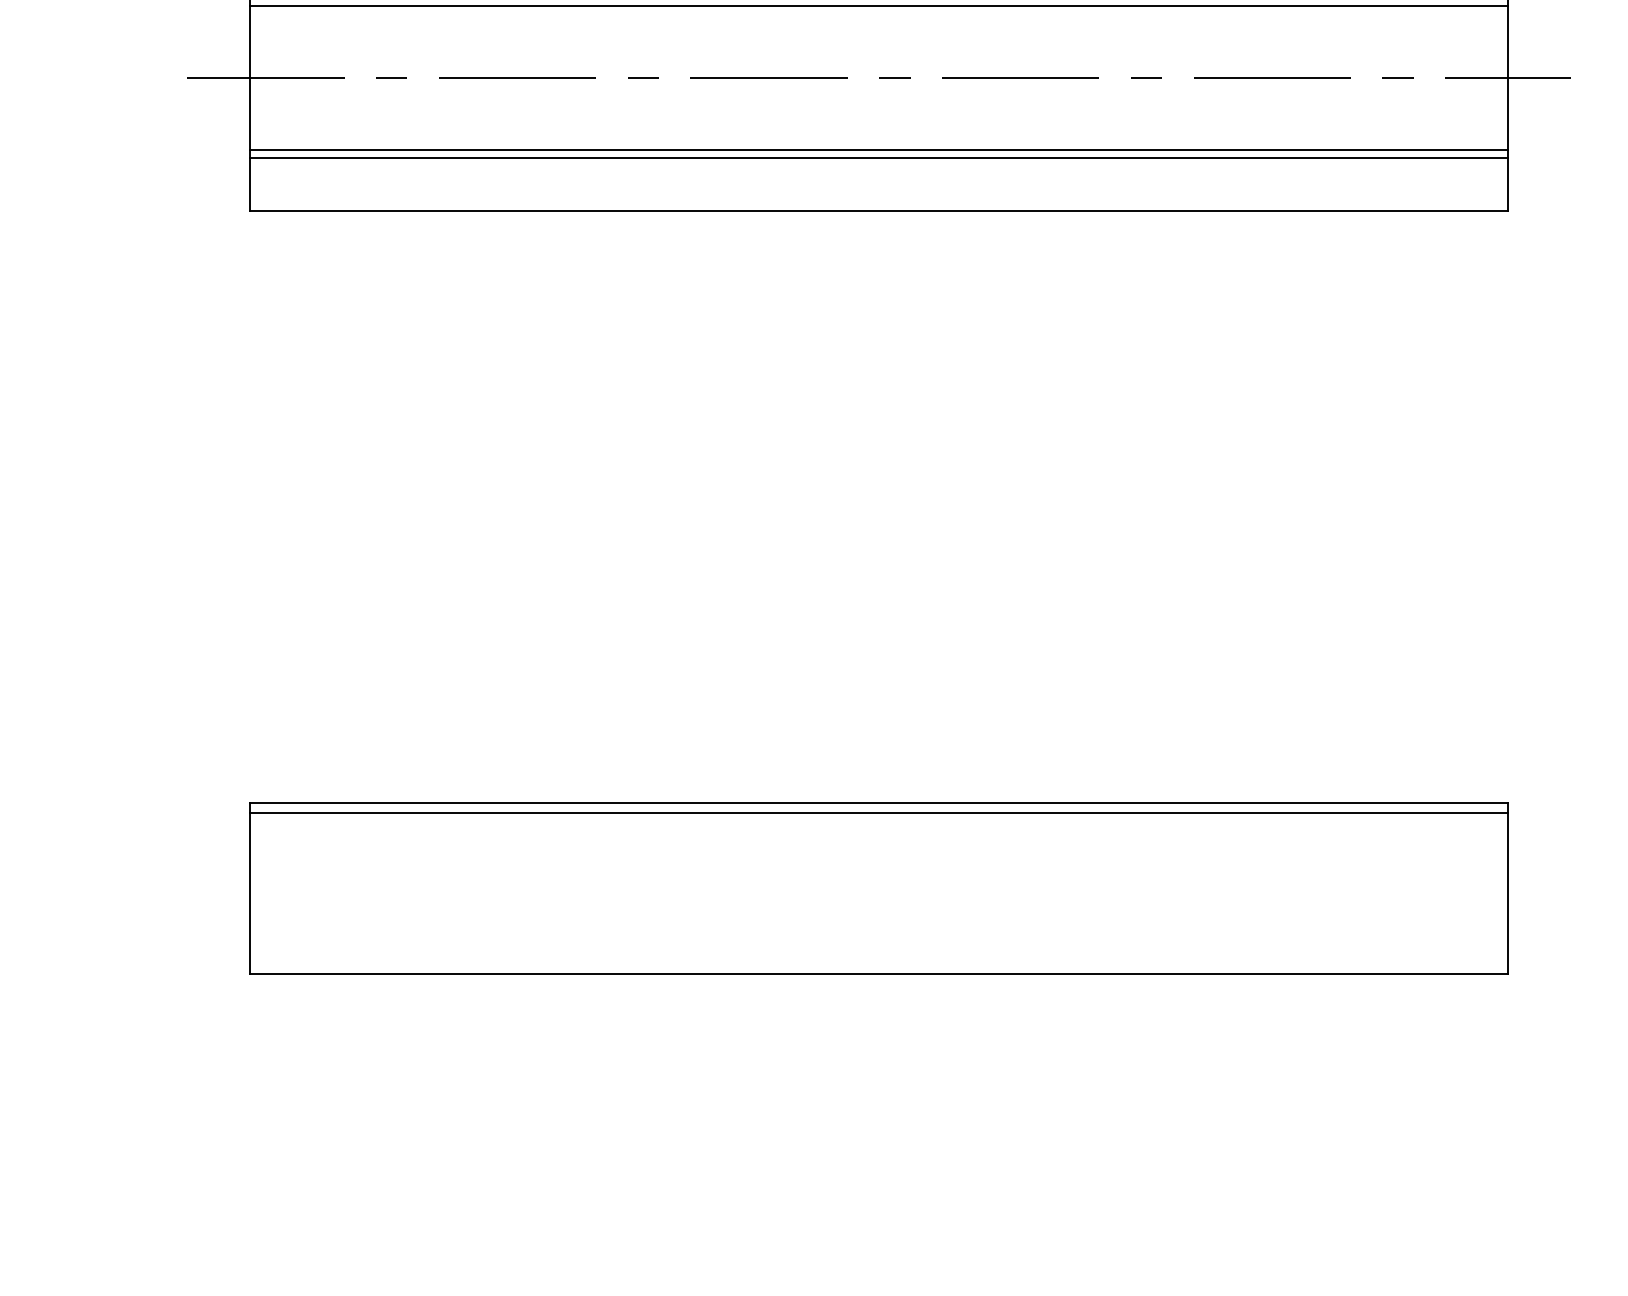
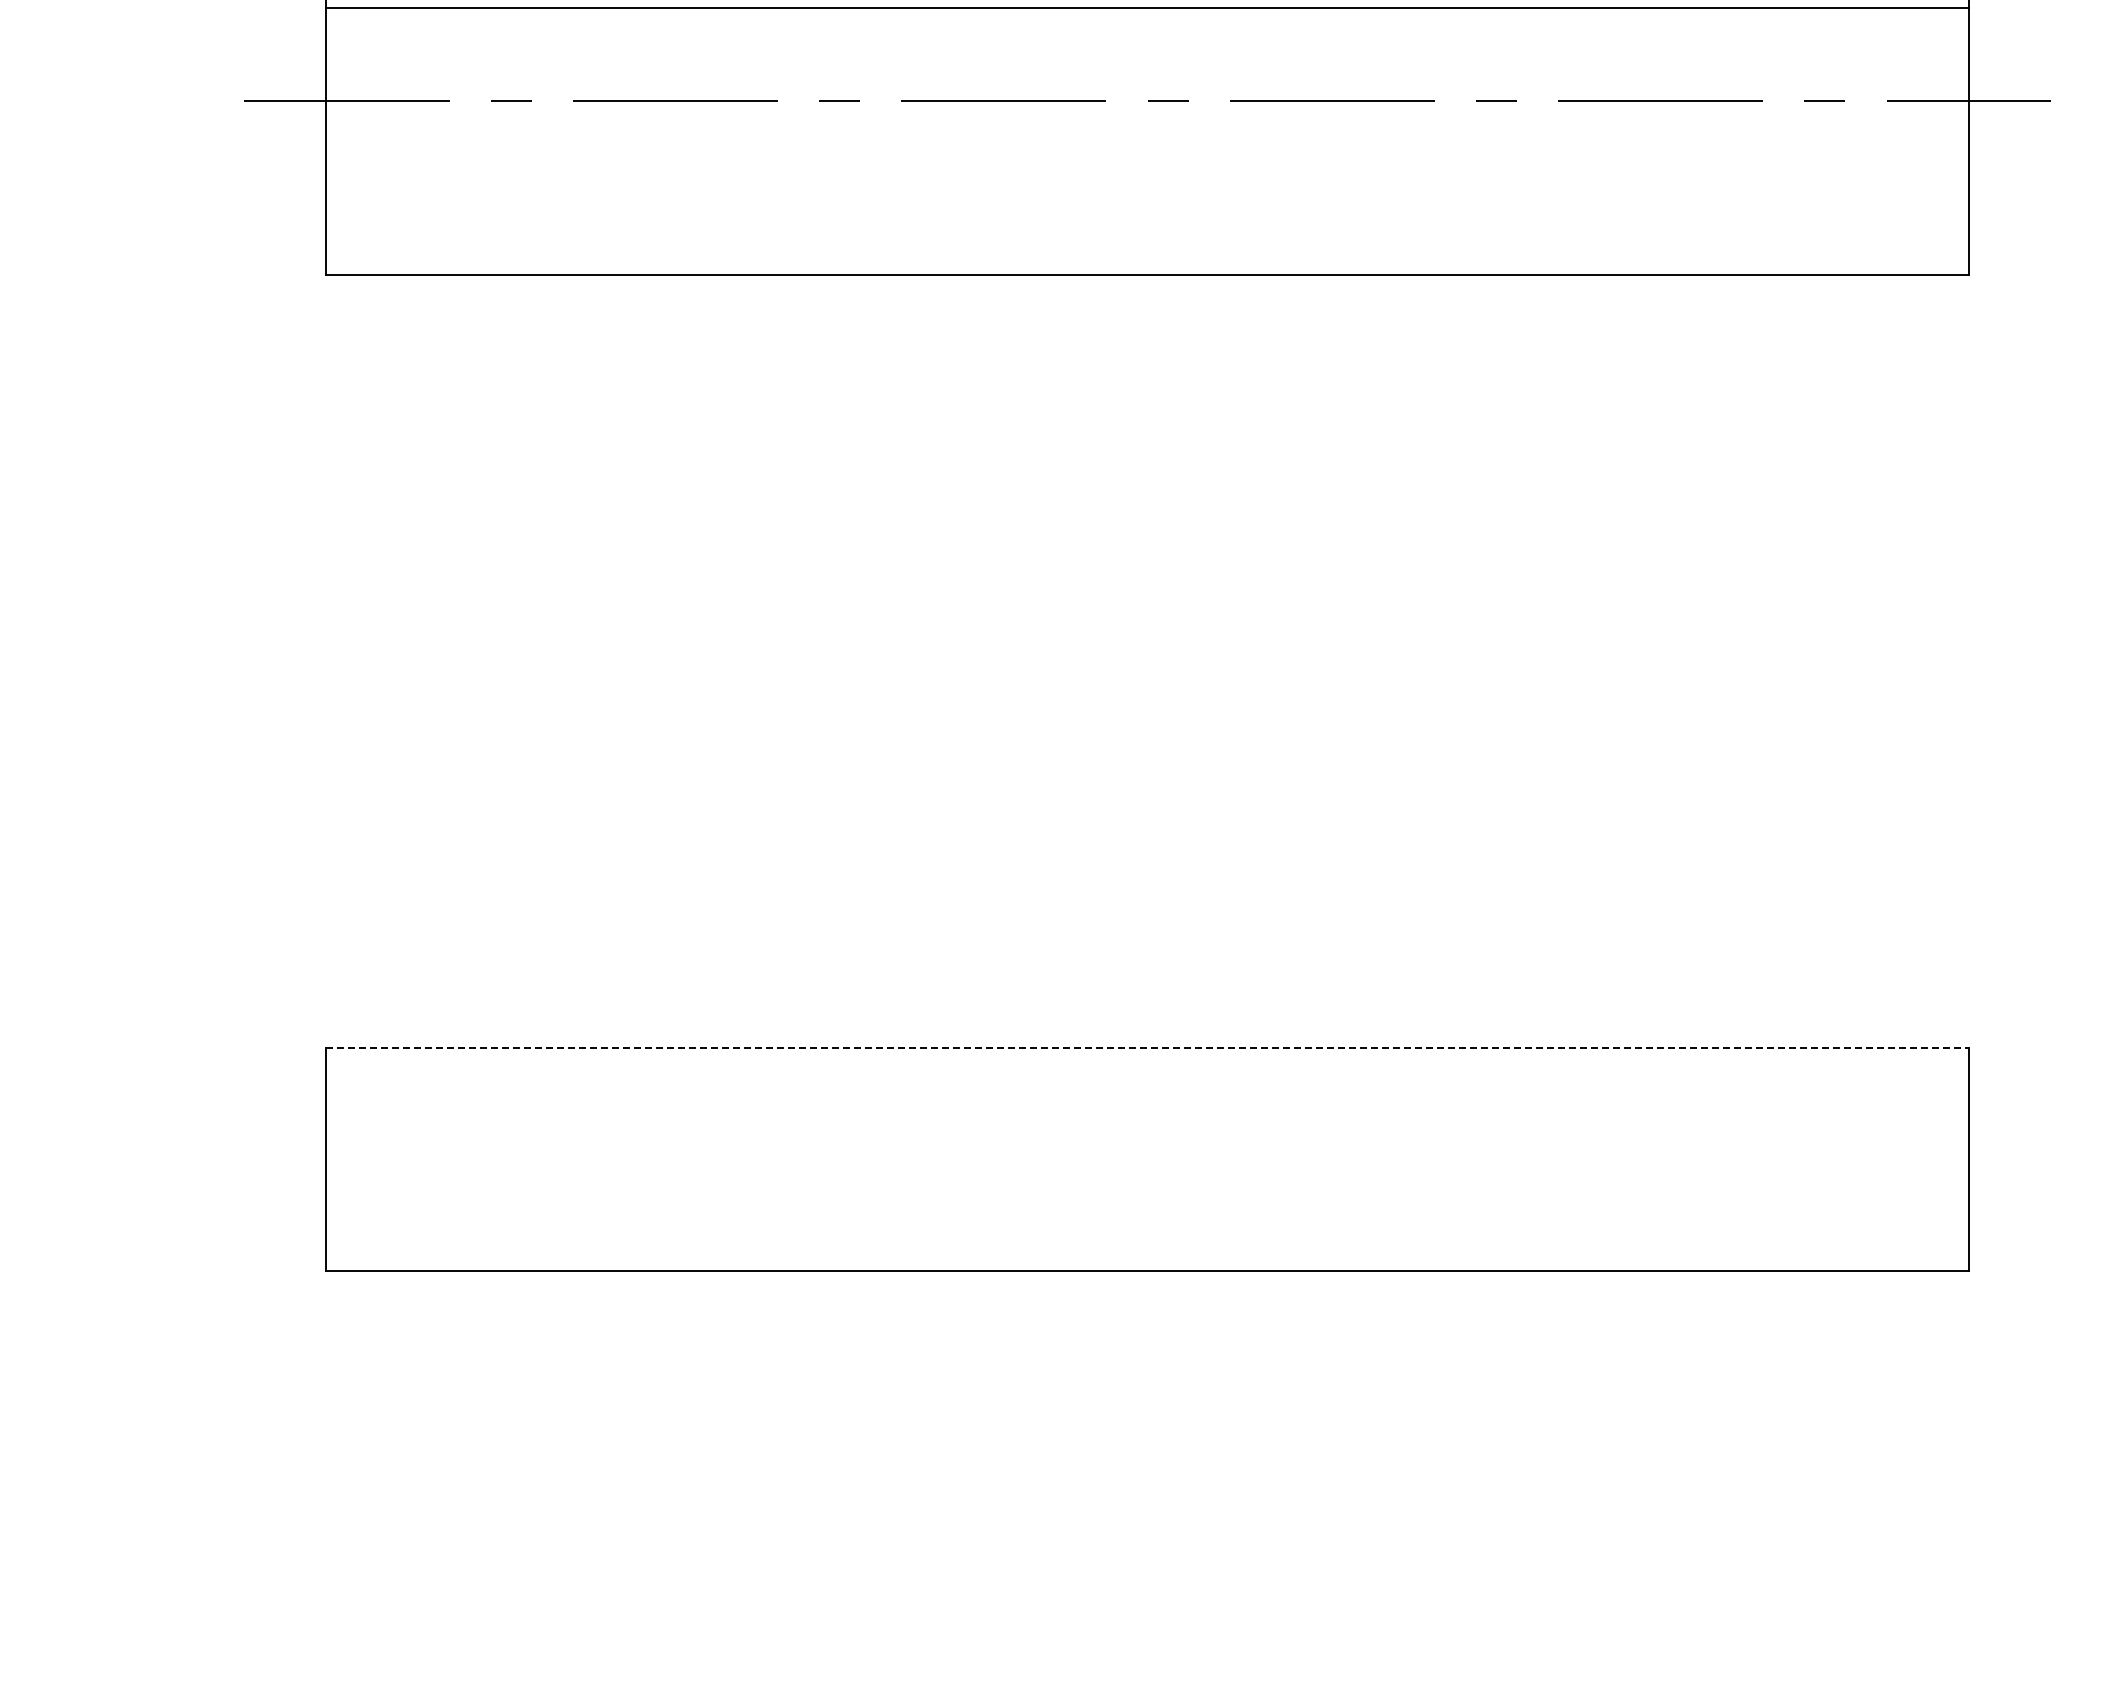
line: (879, 149) -> (1147, 195), removed
line: (879, 158) -> (1147, 206), removed
line: (879, 803) -> (1148, 1048), solid -> dashed
line: (879, 813) -> (1147, 1061), removed

